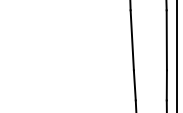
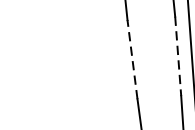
line: (132, 39) -> (132, 58), solid -> dashed
line: (166, 40) -> (177, 56), solid -> dashed

